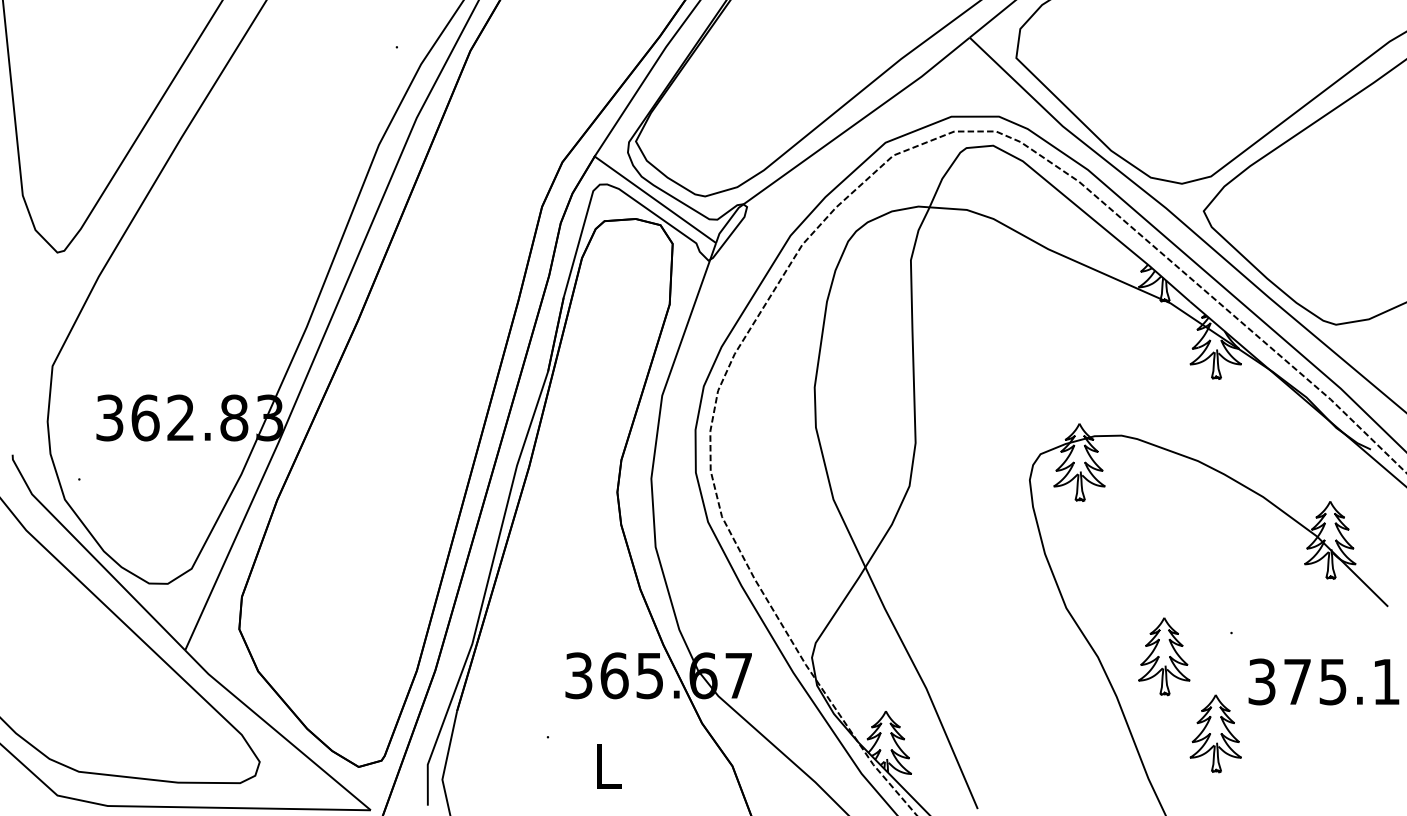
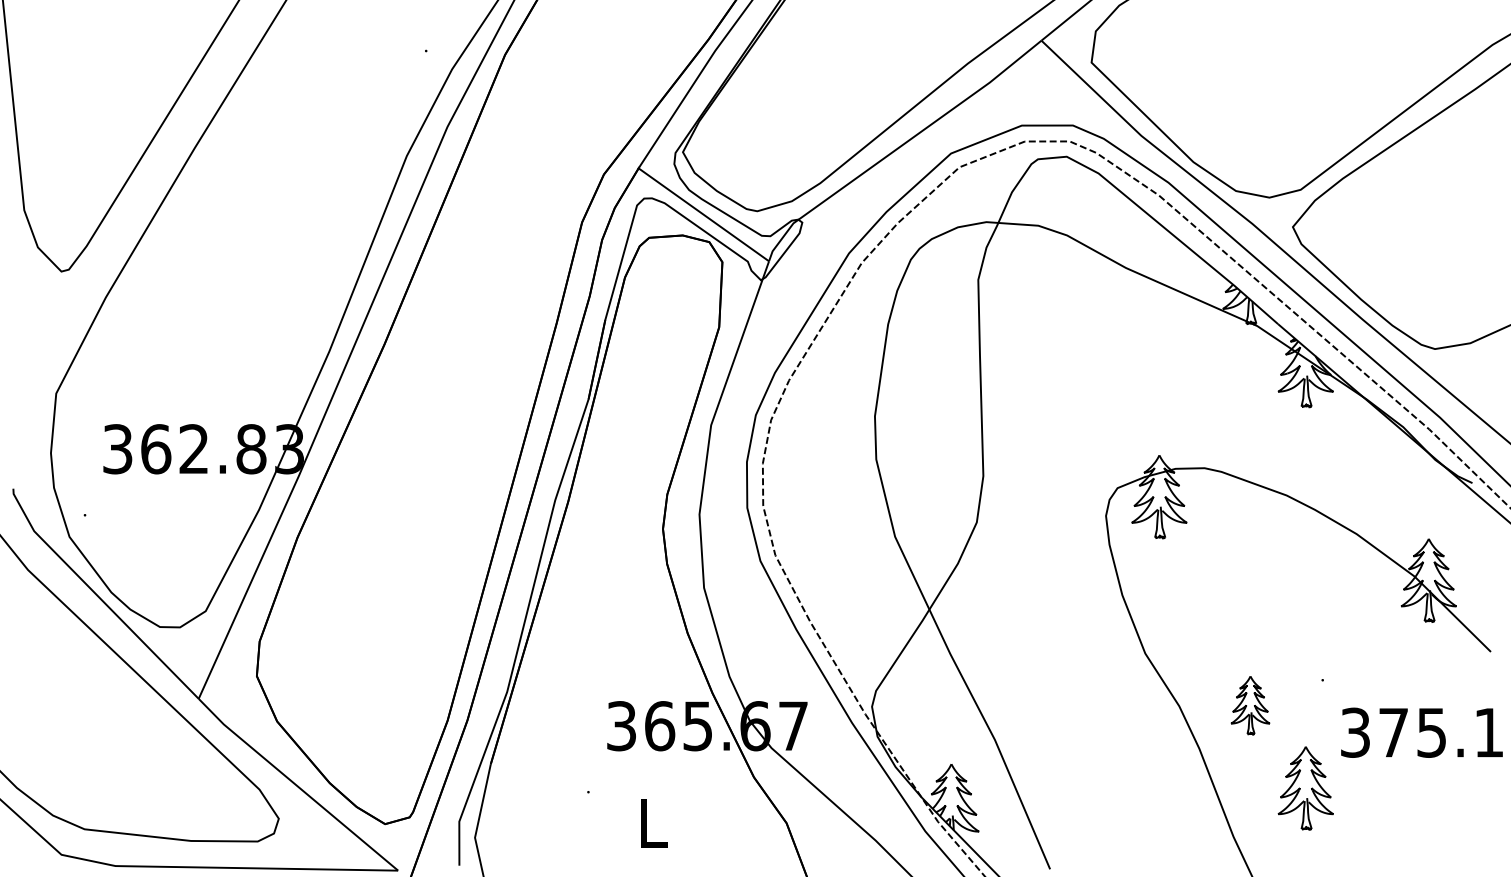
part: (1164, 656) -> (1250, 705), size x0.7

